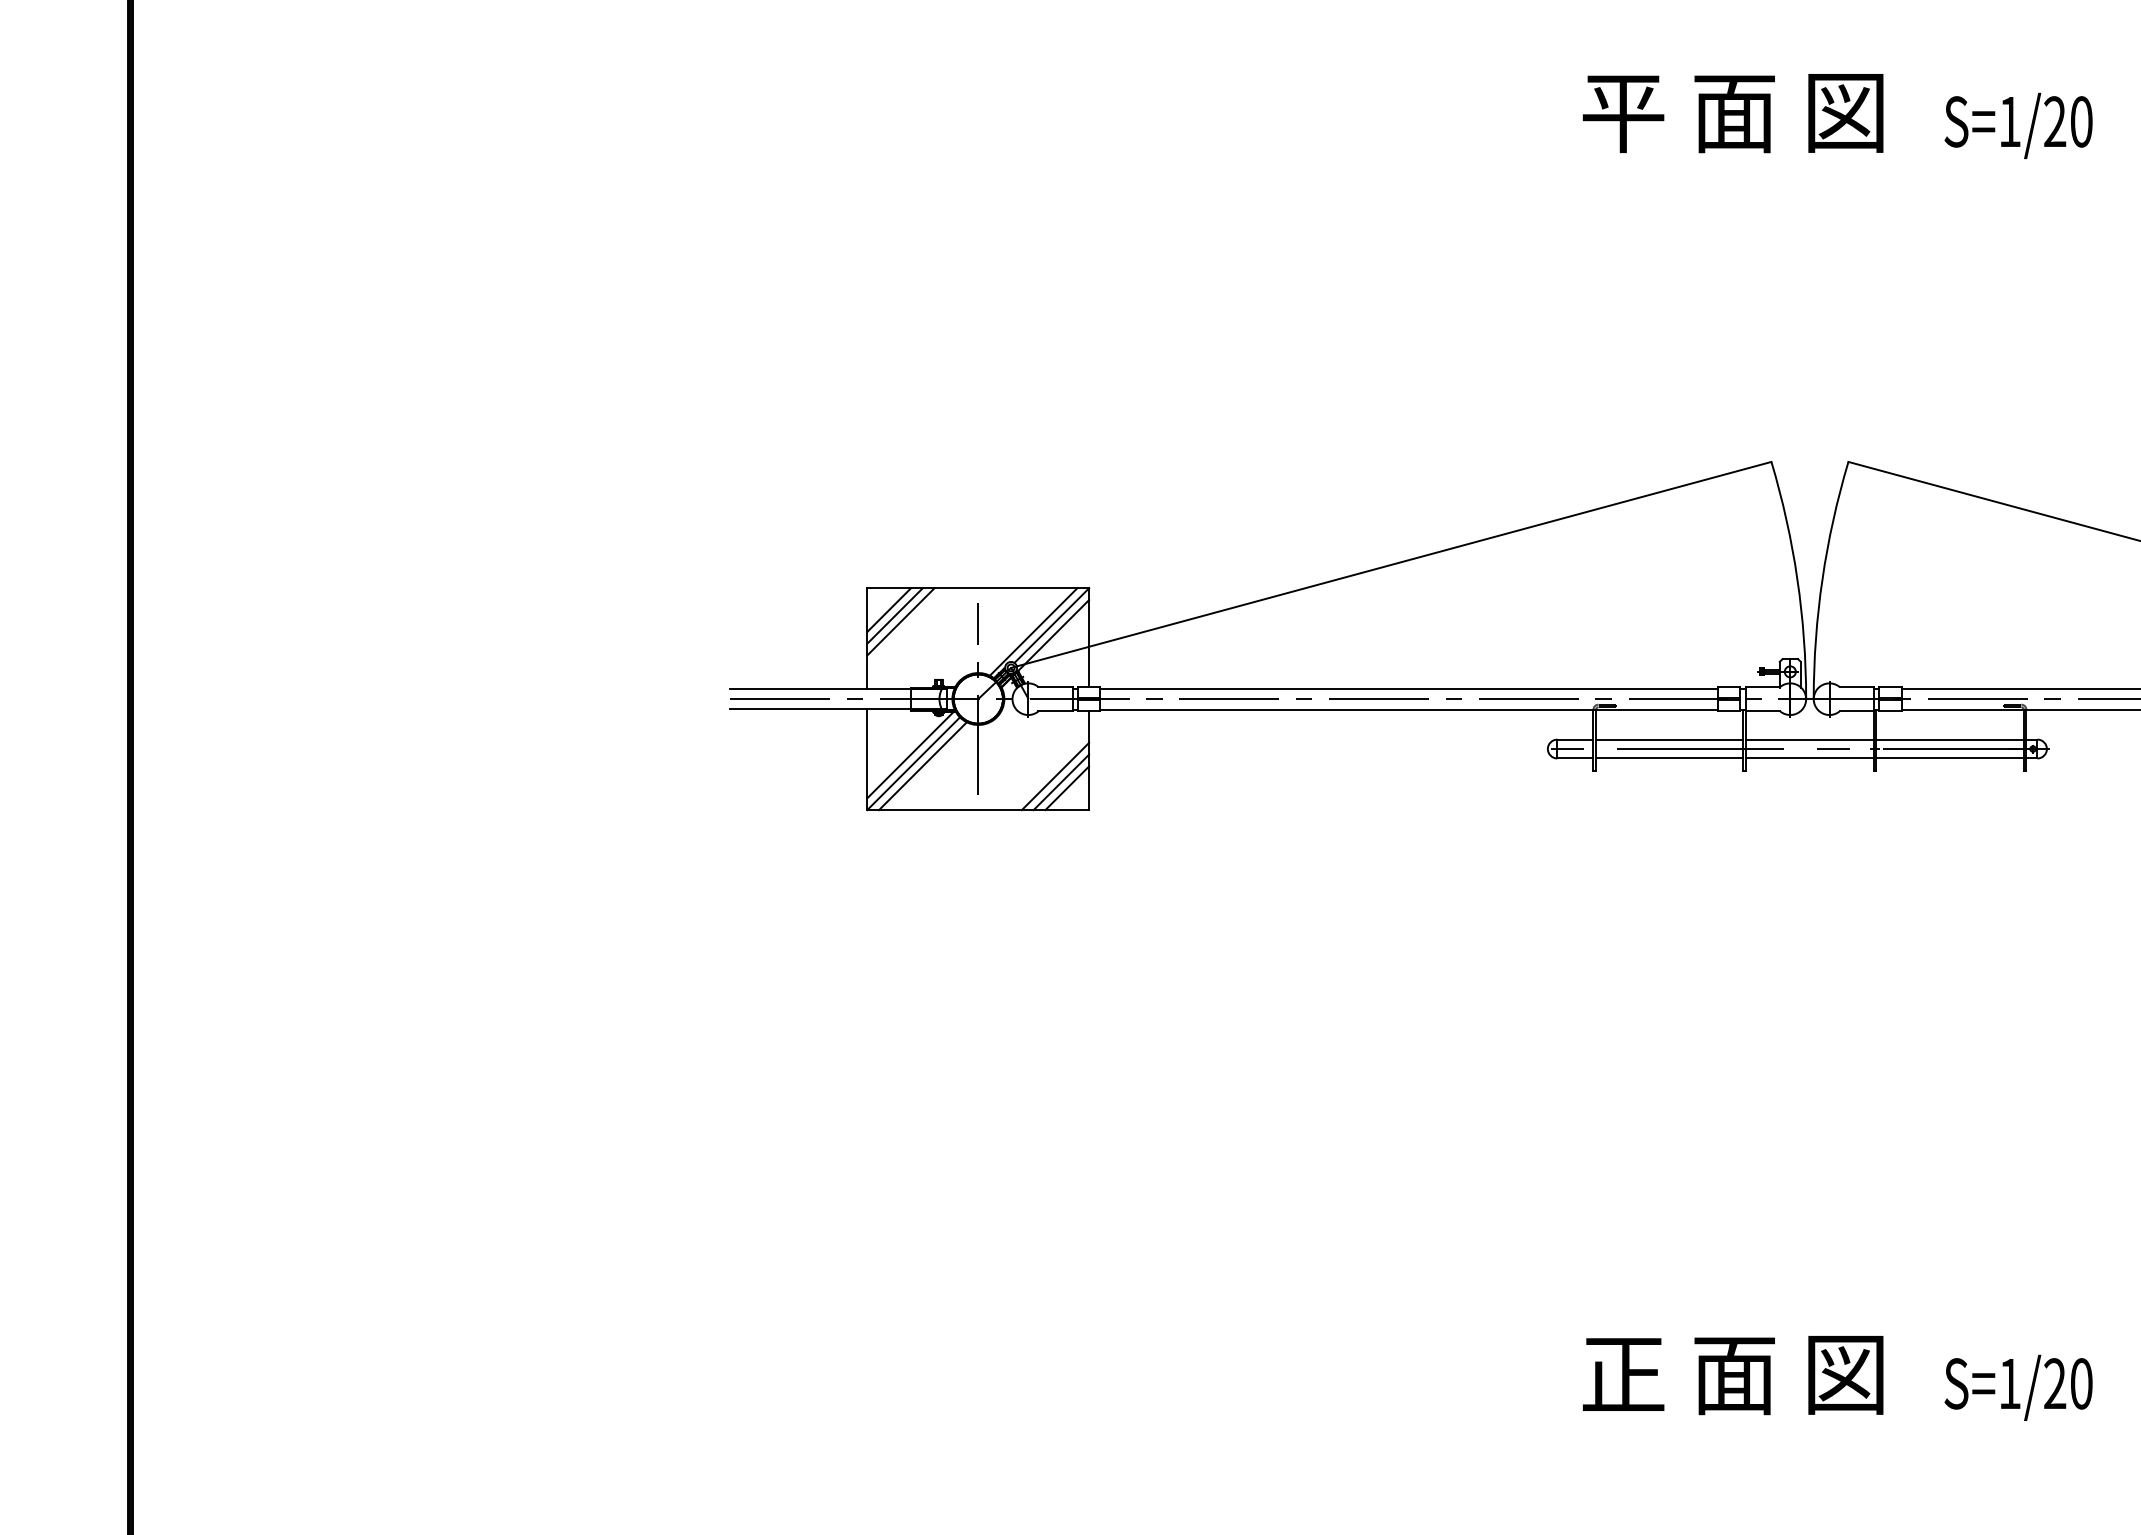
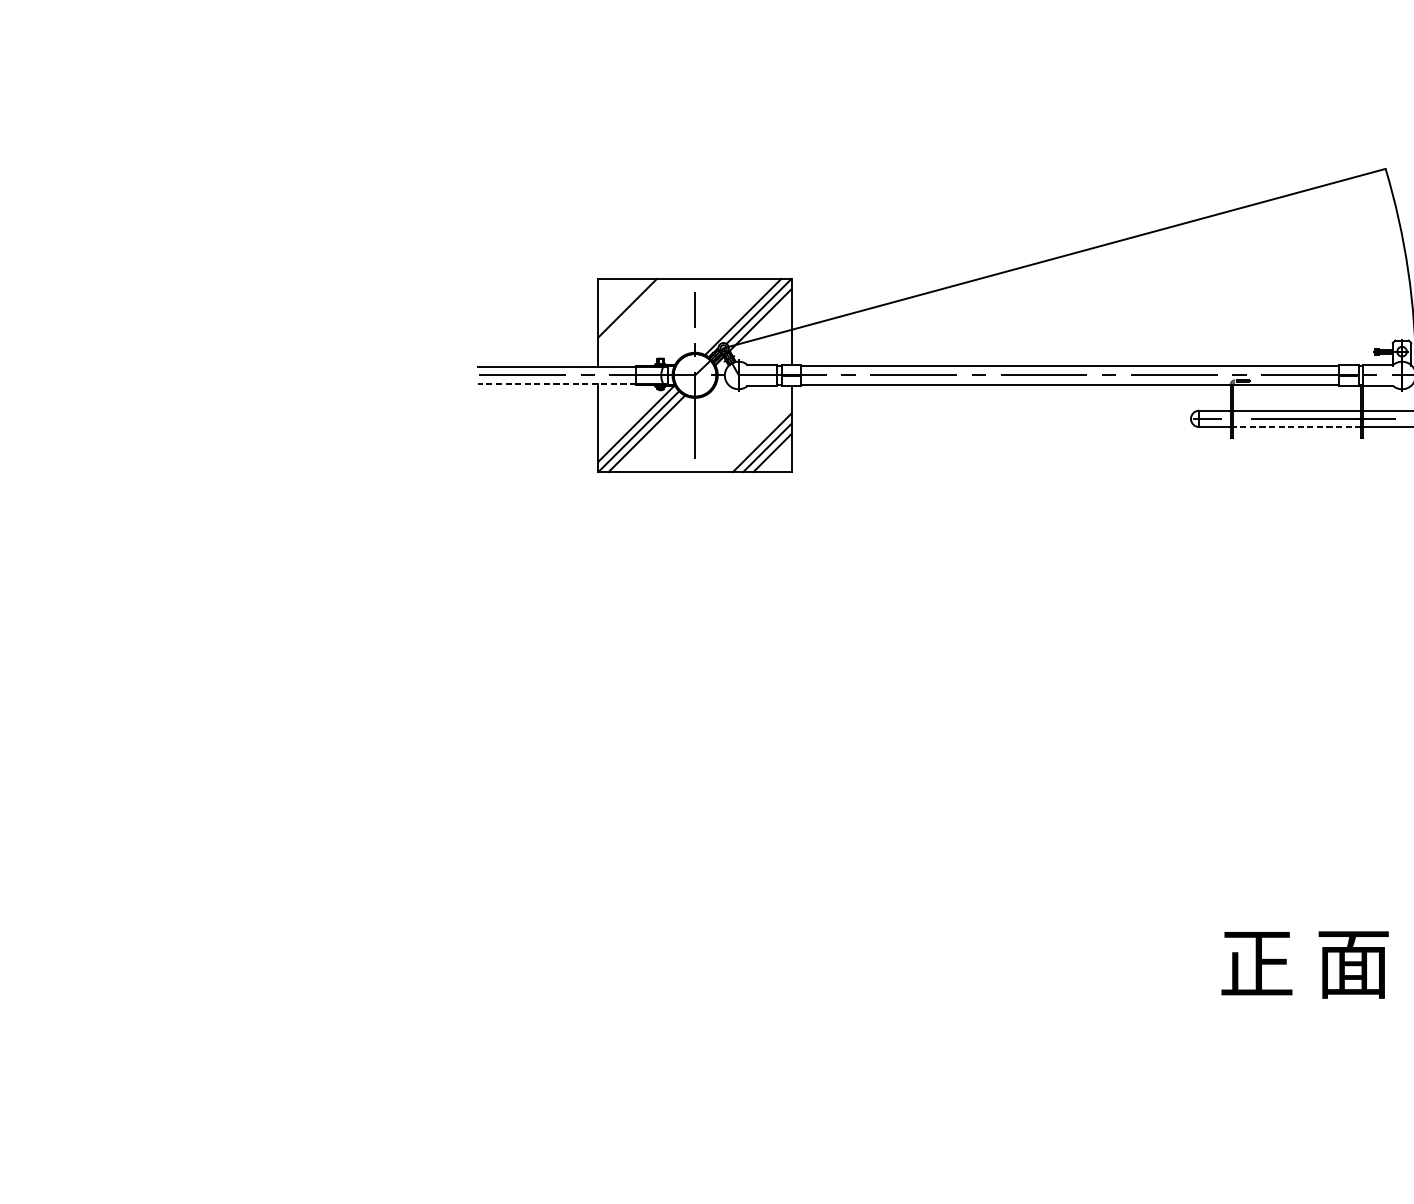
line: (888, 609) -> (616, 297), removed
line: (894, 615) -> (622, 302), removed
line: (820, 708) -> (557, 383), solid -> dashed
line: (1669, 758) -> (1296, 427), solid -> dashed

